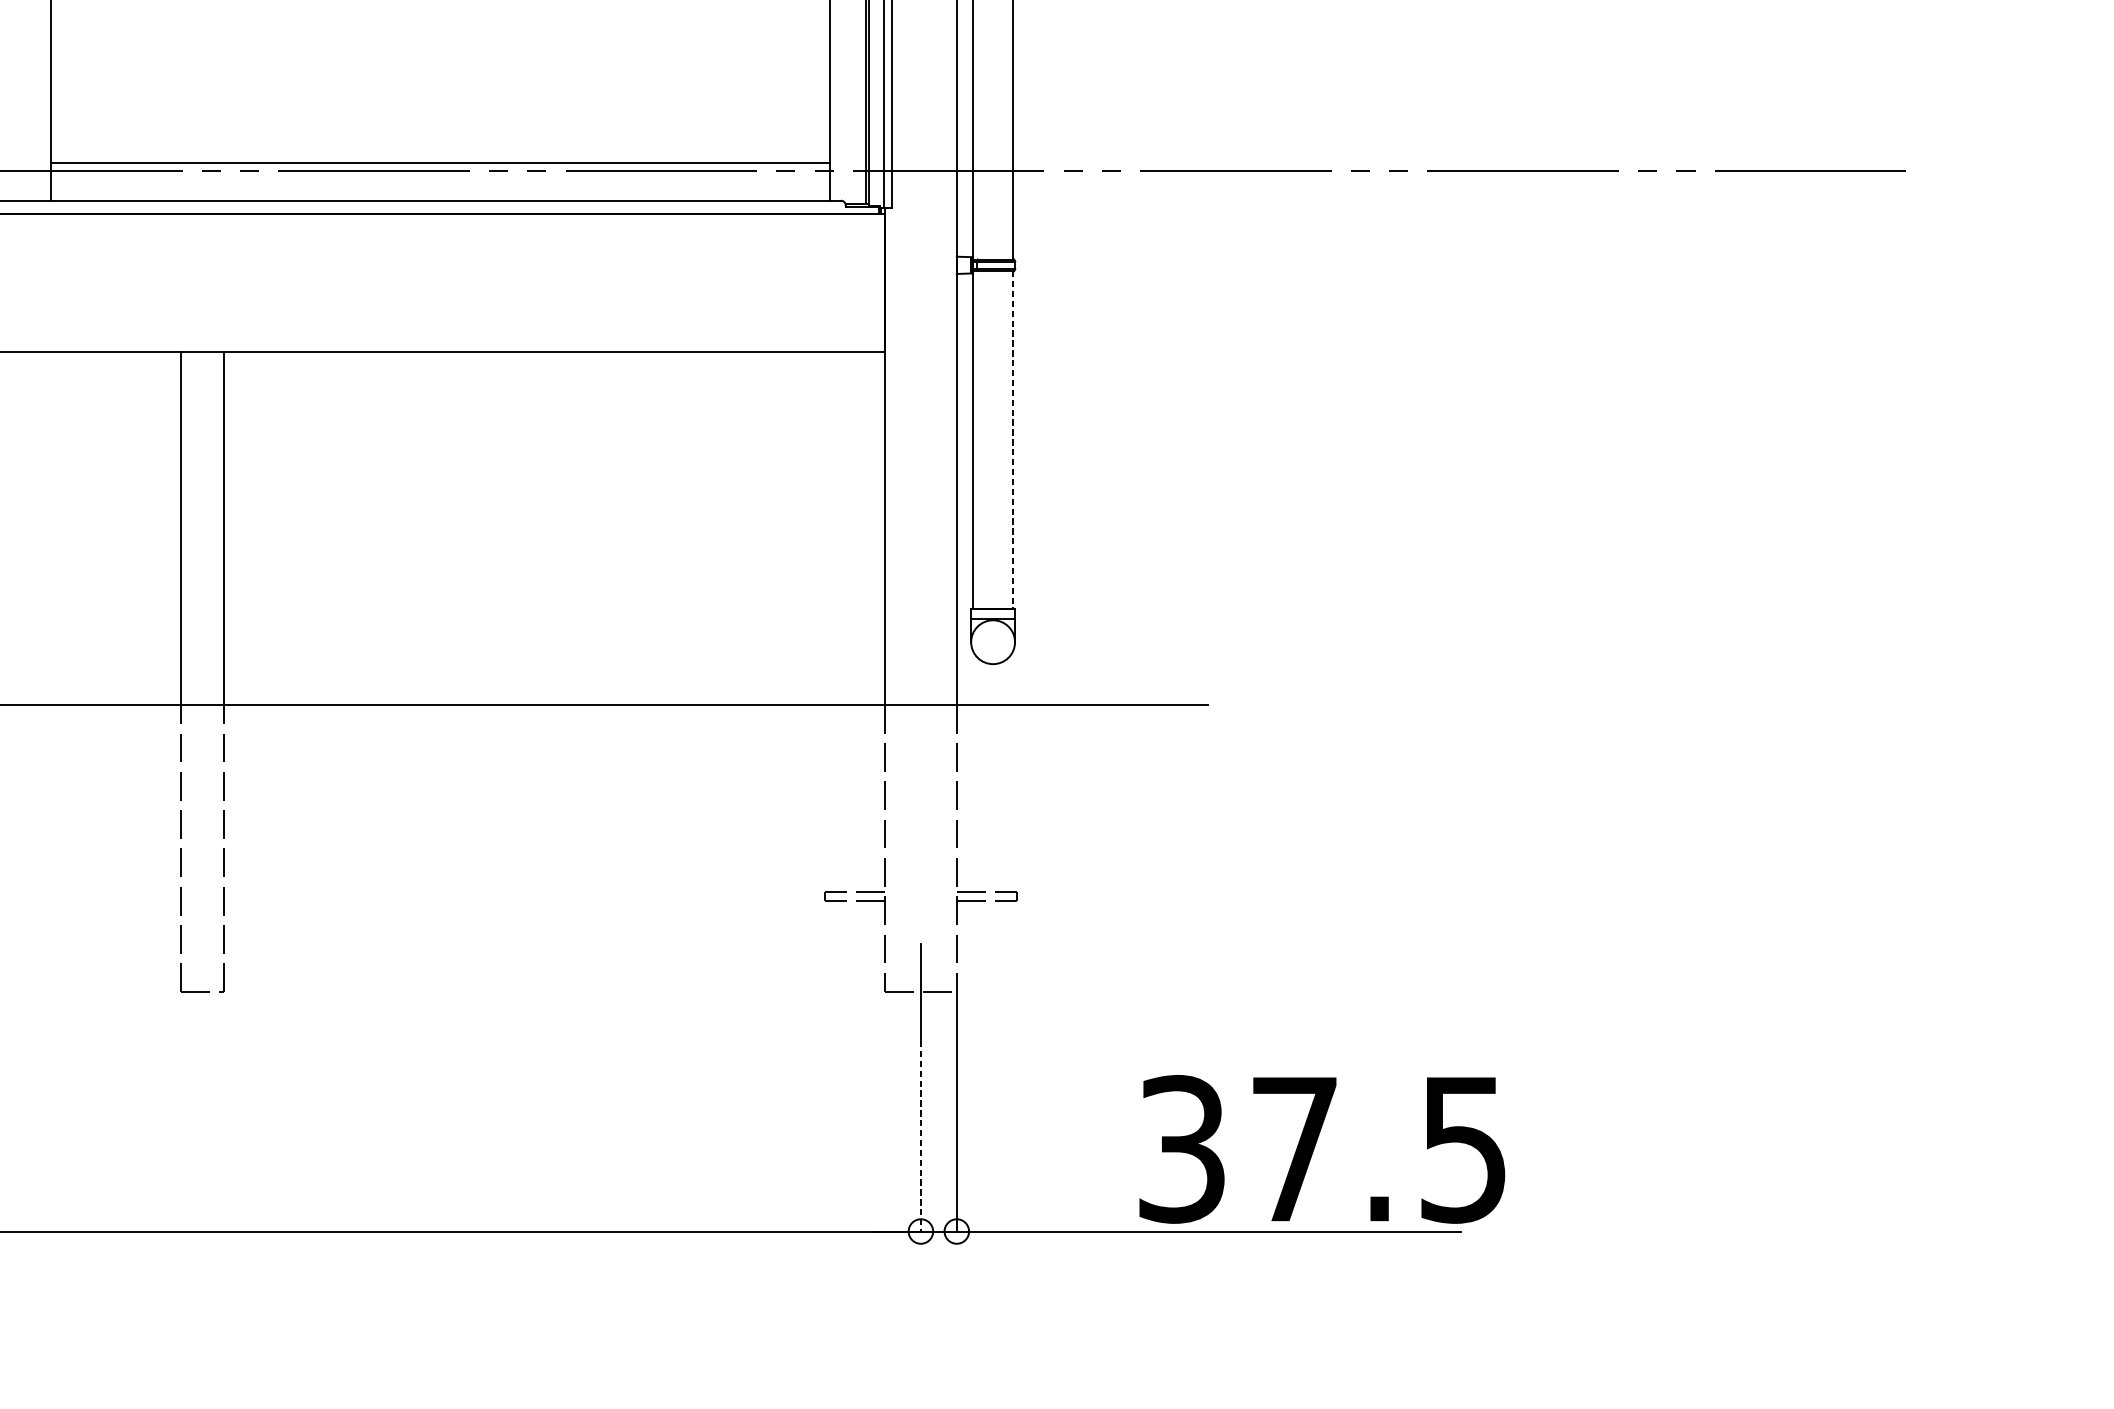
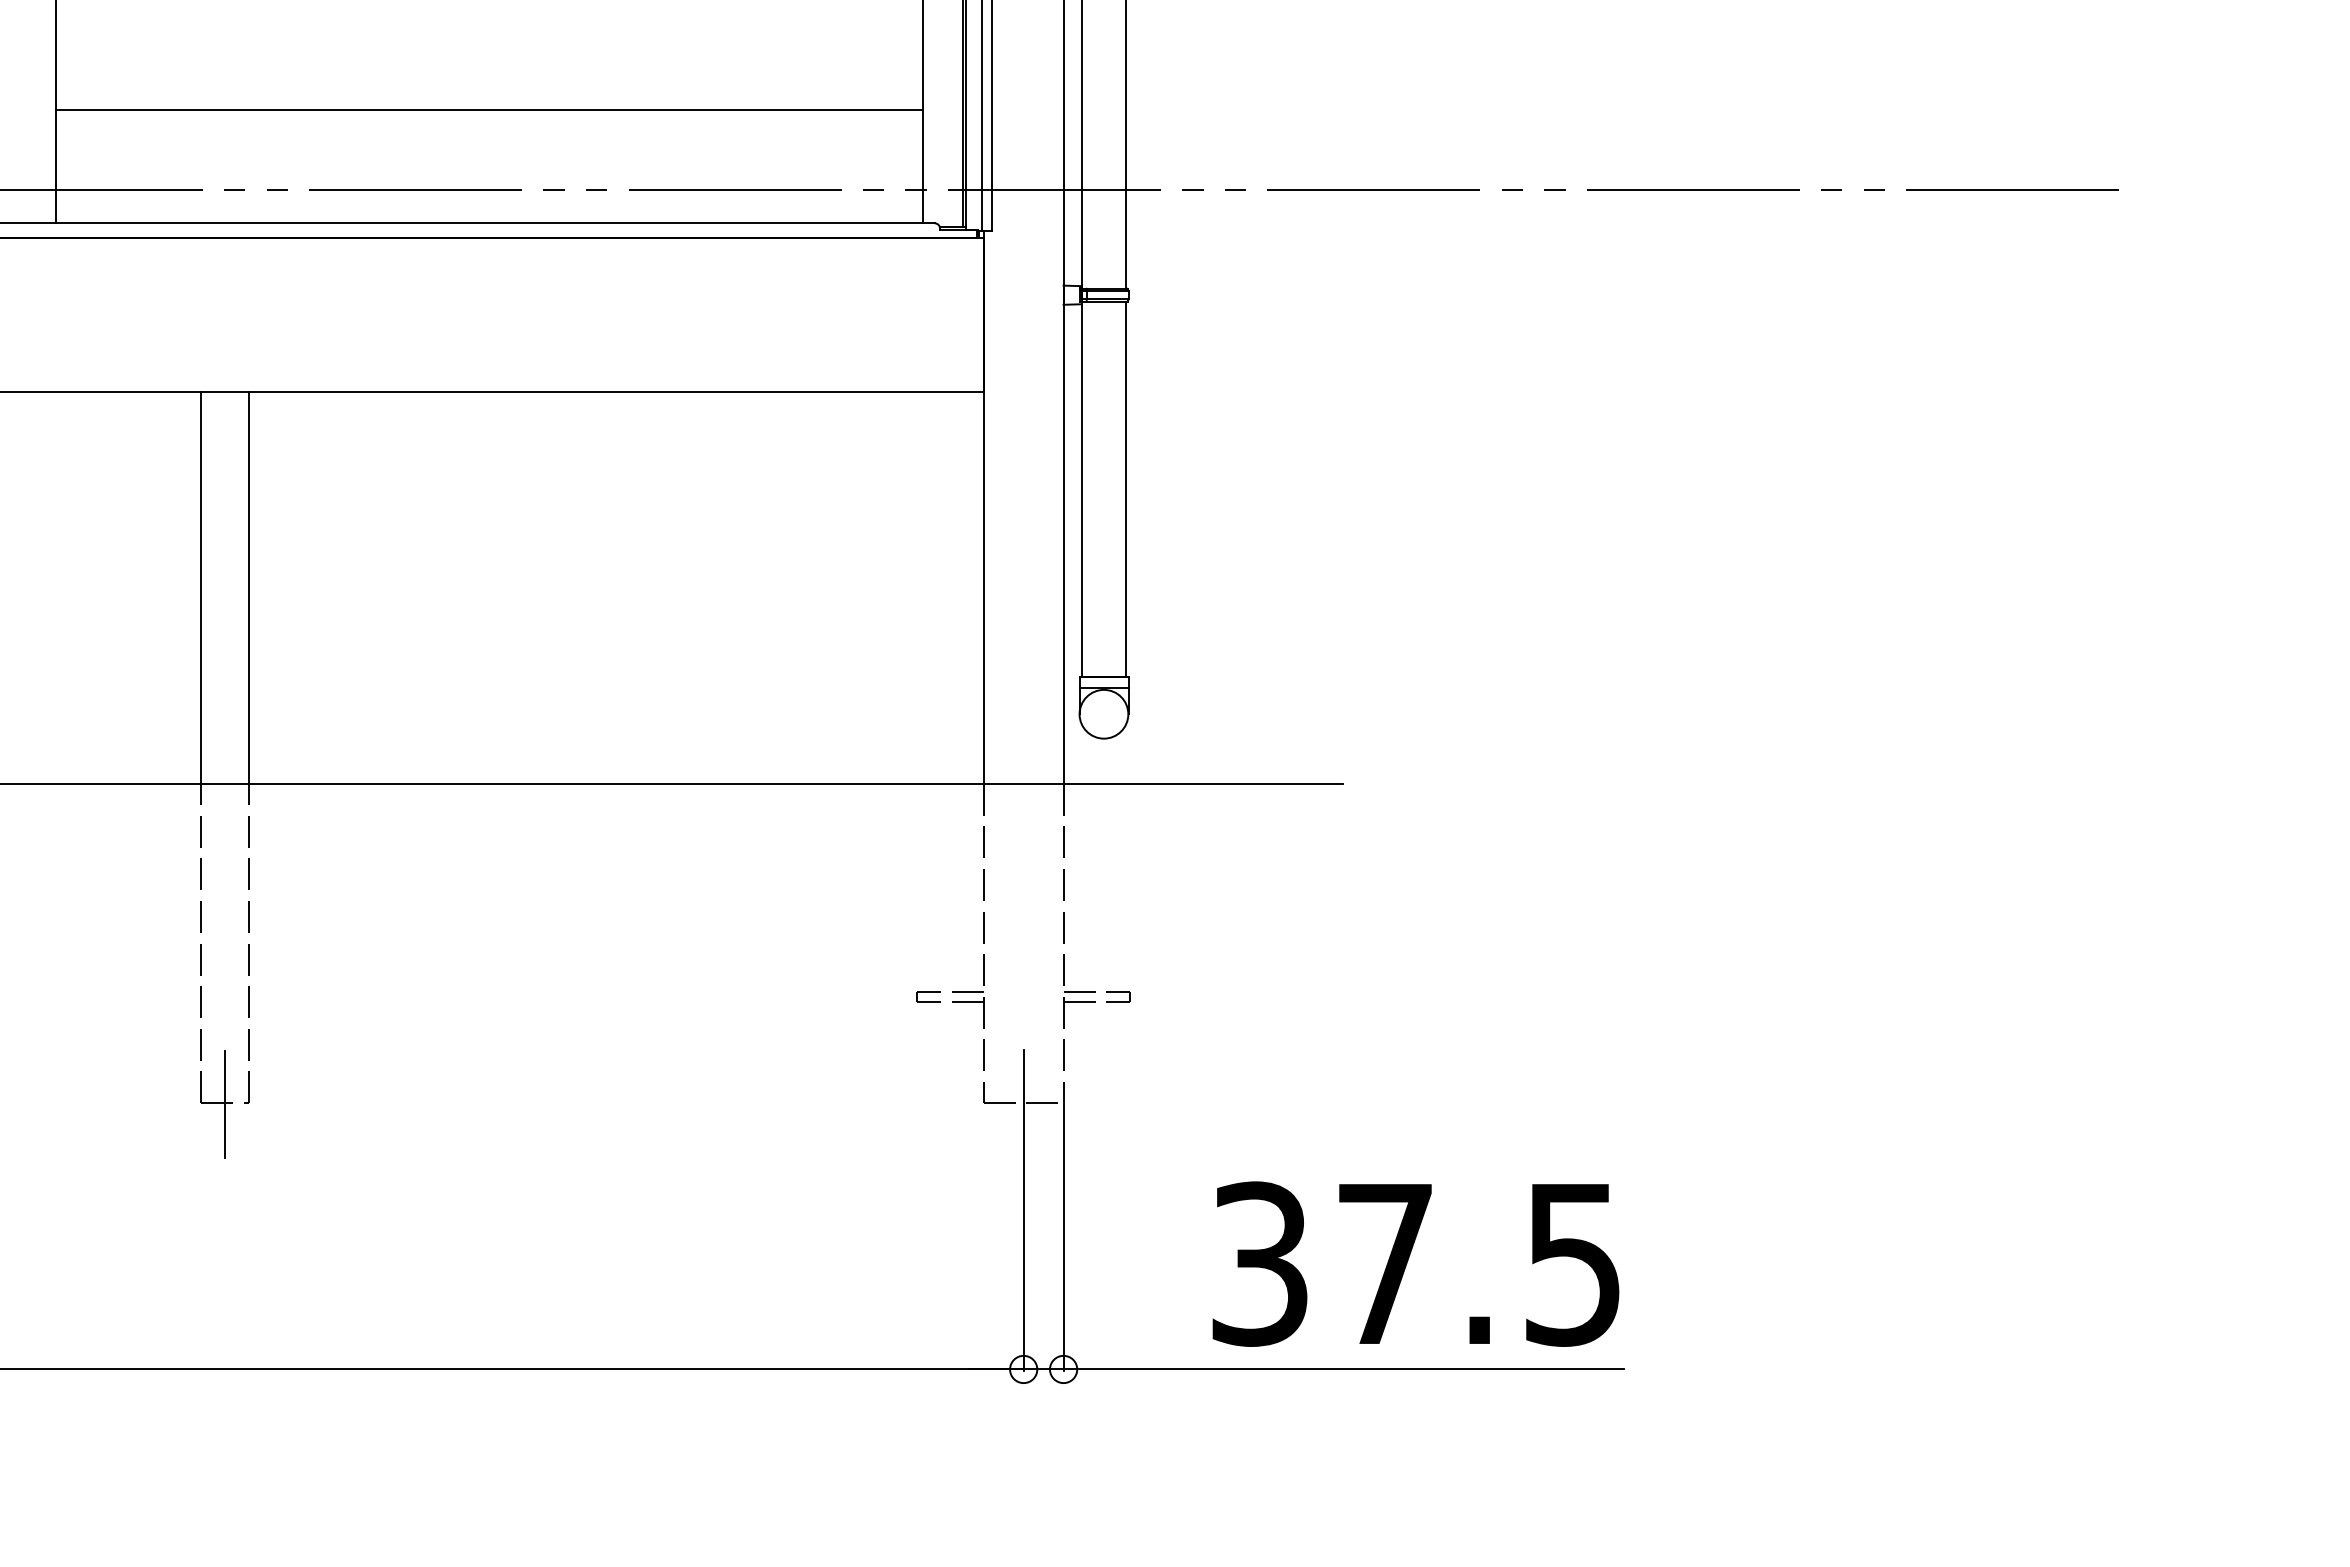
line: (440, 162) -> (489, 109), moved
line: (1013, 440) -> (1126, 489), dashed -> solid
line: (203, 993) -> (225, 1104), added
line: (920, 1137) -> (1023, 1264), dashed -> solid
text: (1321, 1148) -> (1415, 1263), moved

